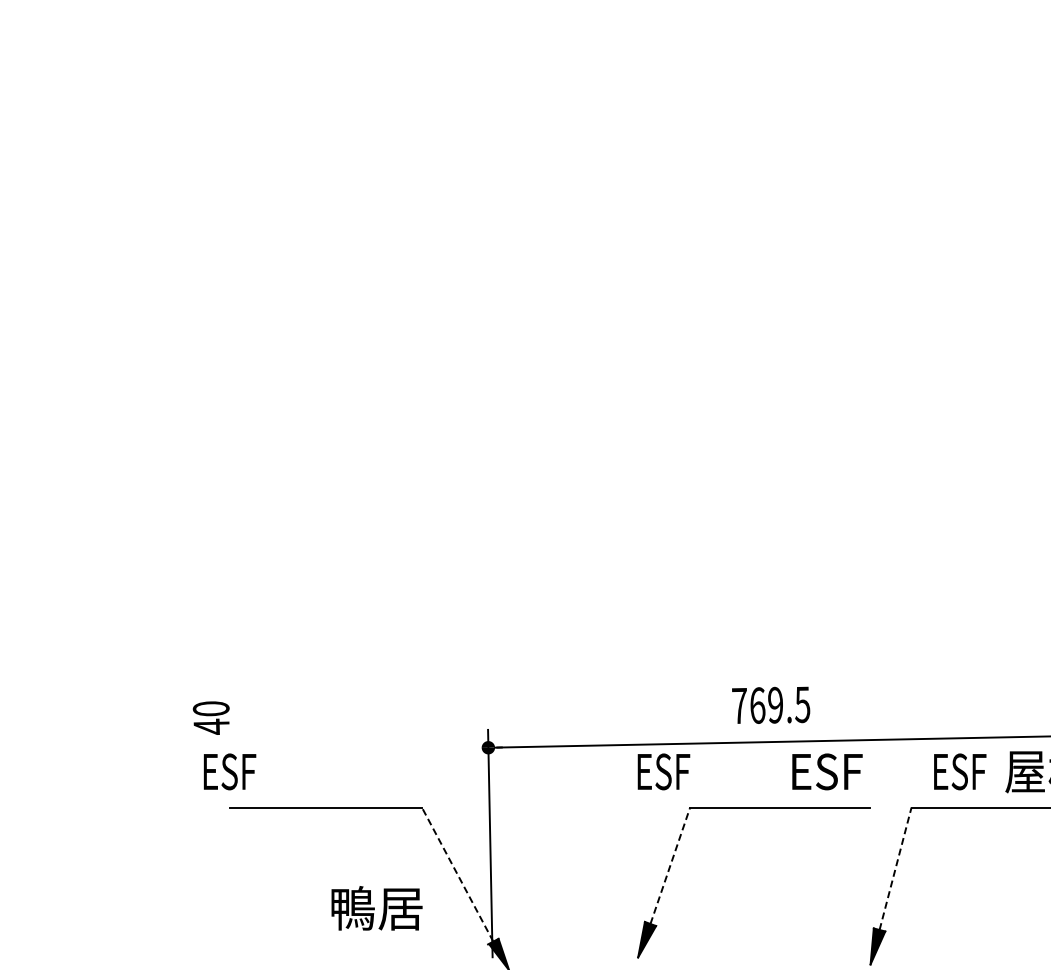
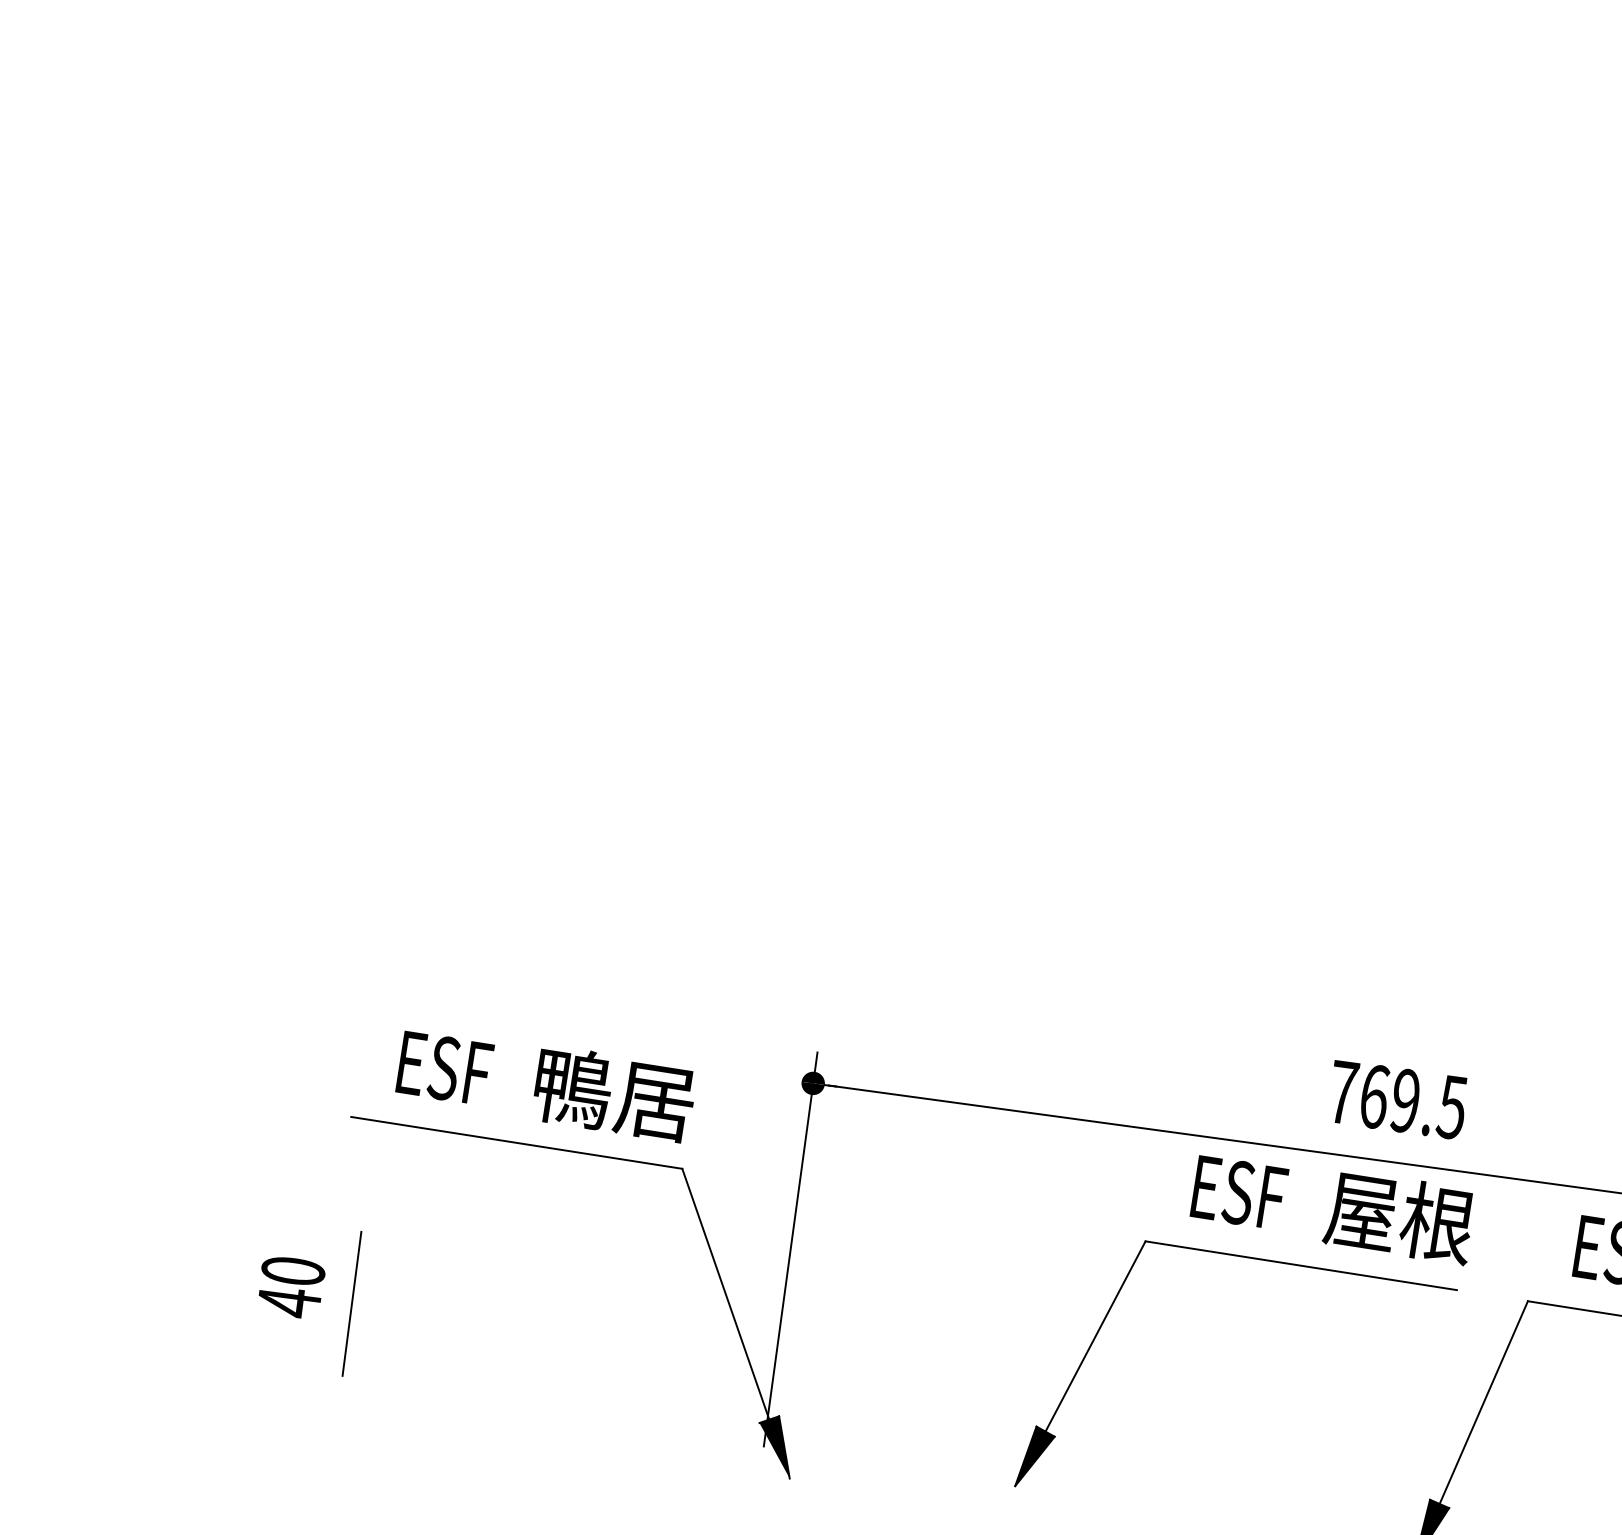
text: (771, 704) -> (1398, 1098), moved
text: (210, 717) -> (289, 1285), moved
text: (831, 770) -> (1399, 1215), ESF -> 屋根
text: (229, 771) -> (444, 1067), moved
text: (663, 771) -> (1238, 1192), moved
line: (670, 865) -> (1095, 1336), dashed -> solid
line: (895, 868) -> (1483, 1402), dashed -> solid
line: (457, 874) -> (725, 1293), dashed -> solid
text: (376, 908) -> (613, 1094), moved
line: (247, 912) -> (352, 1302), added

